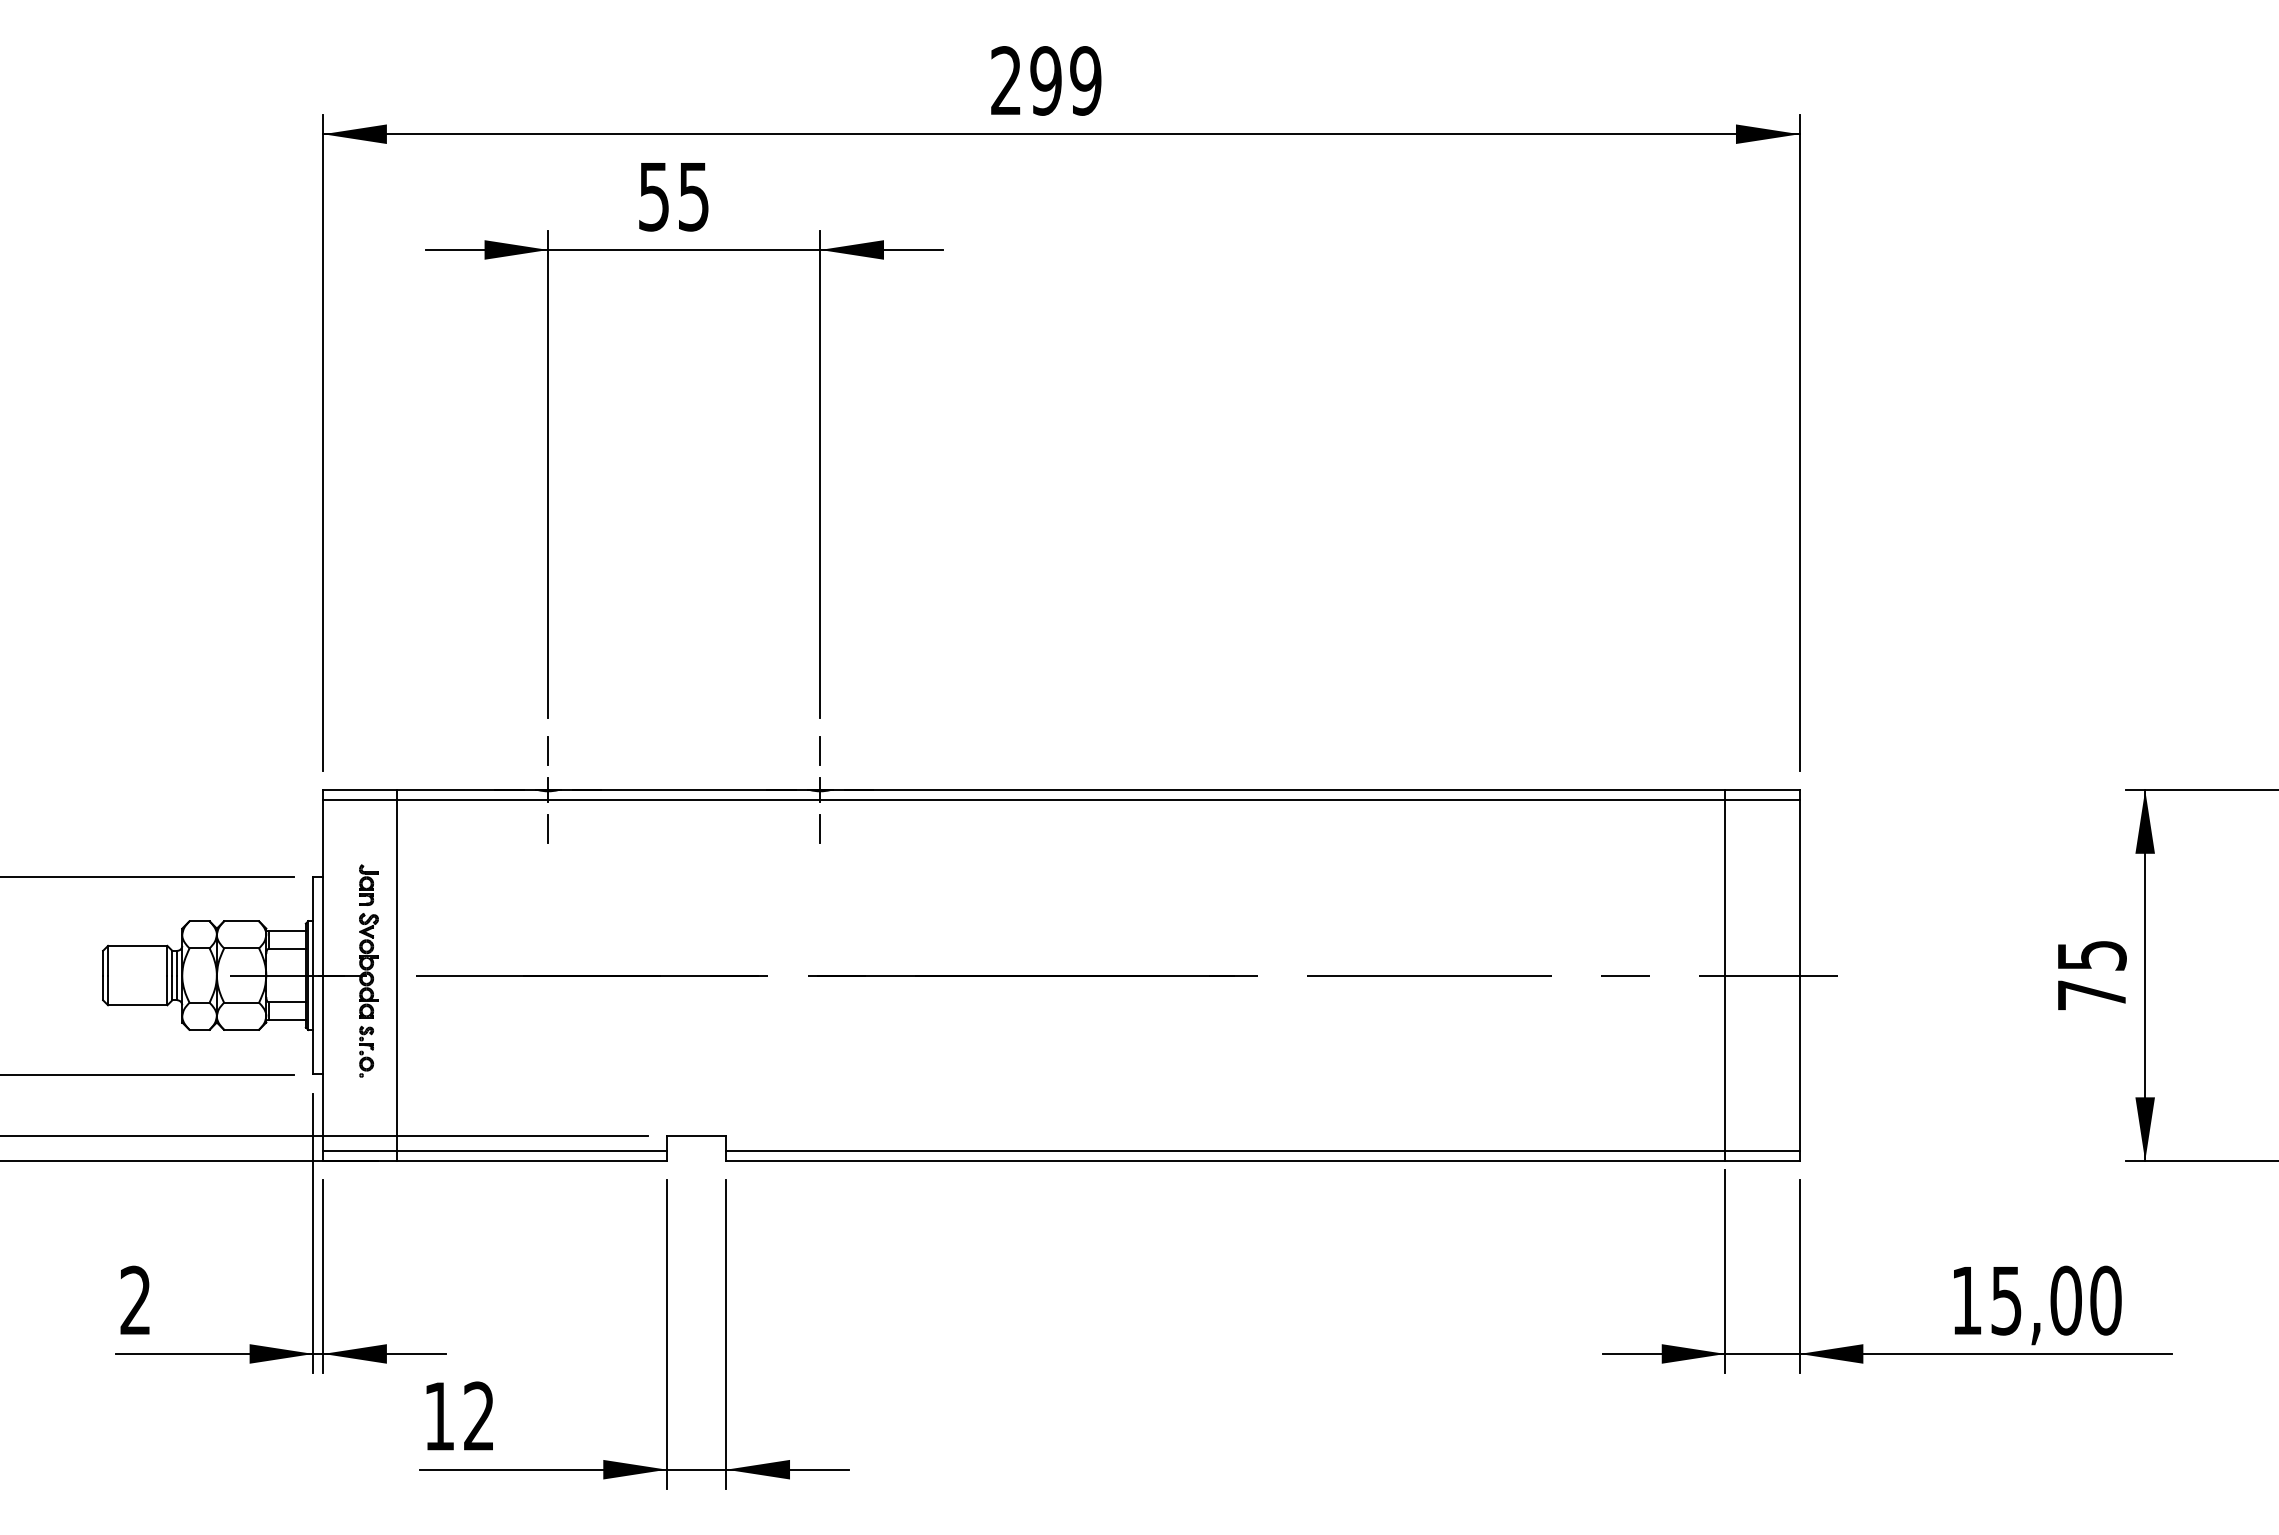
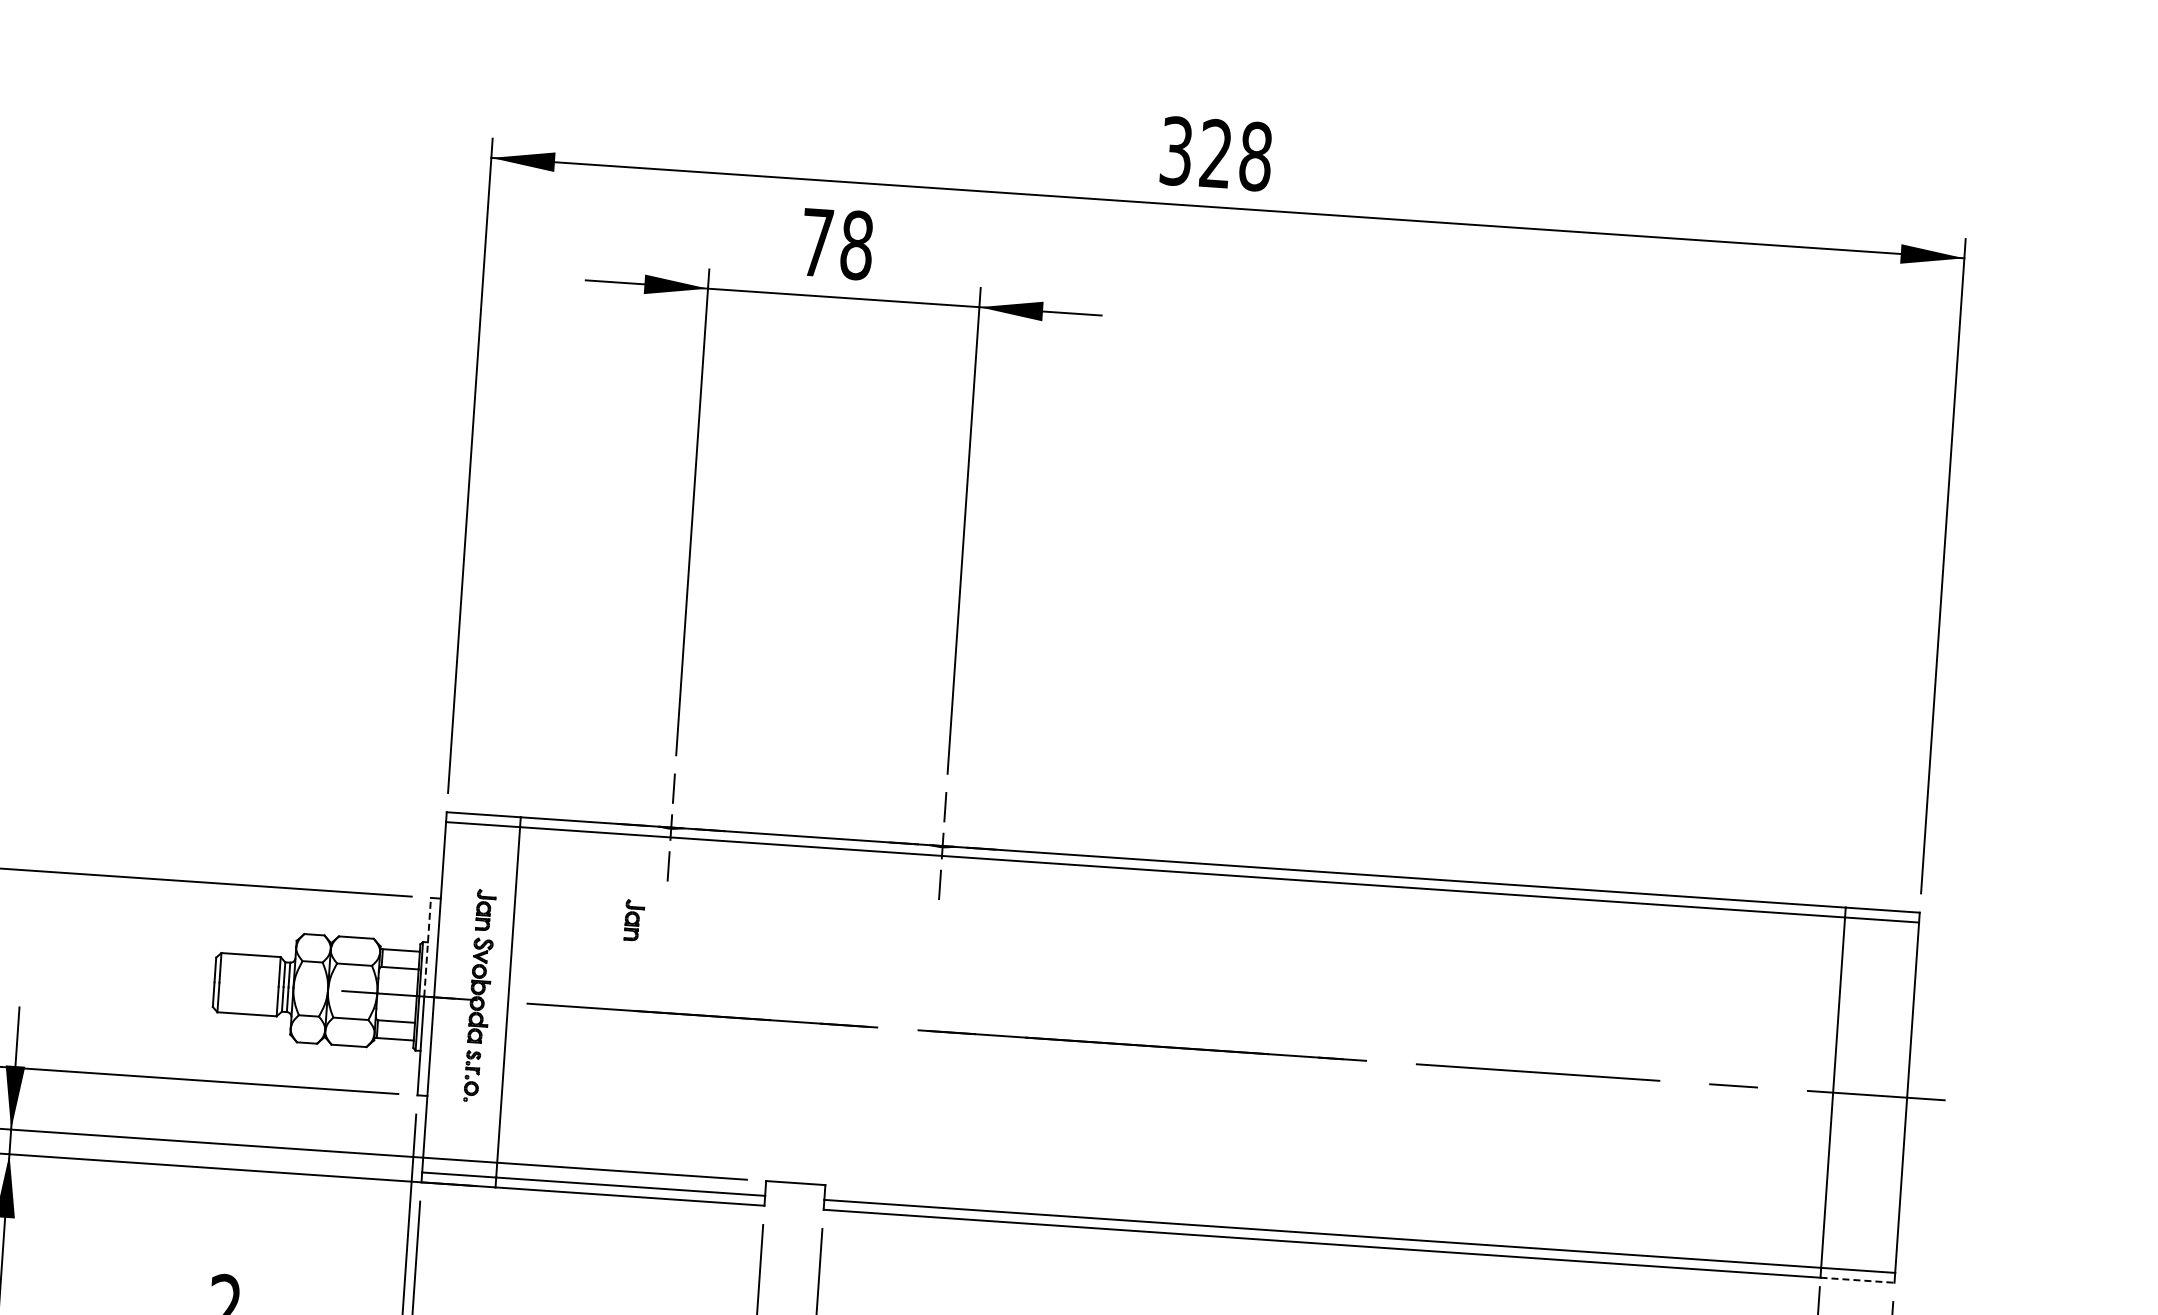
text: (1046, 80) -> (1216, 153), 299 -> 328
text: (674, 196) -> (837, 243), 55 -> 78
part: (517, 884) -> (634, 919), added
line: (313, 925) -> (427, 946), solid -> dashed
line: (1763, 1161) -> (1858, 1280), solid -> dashed

